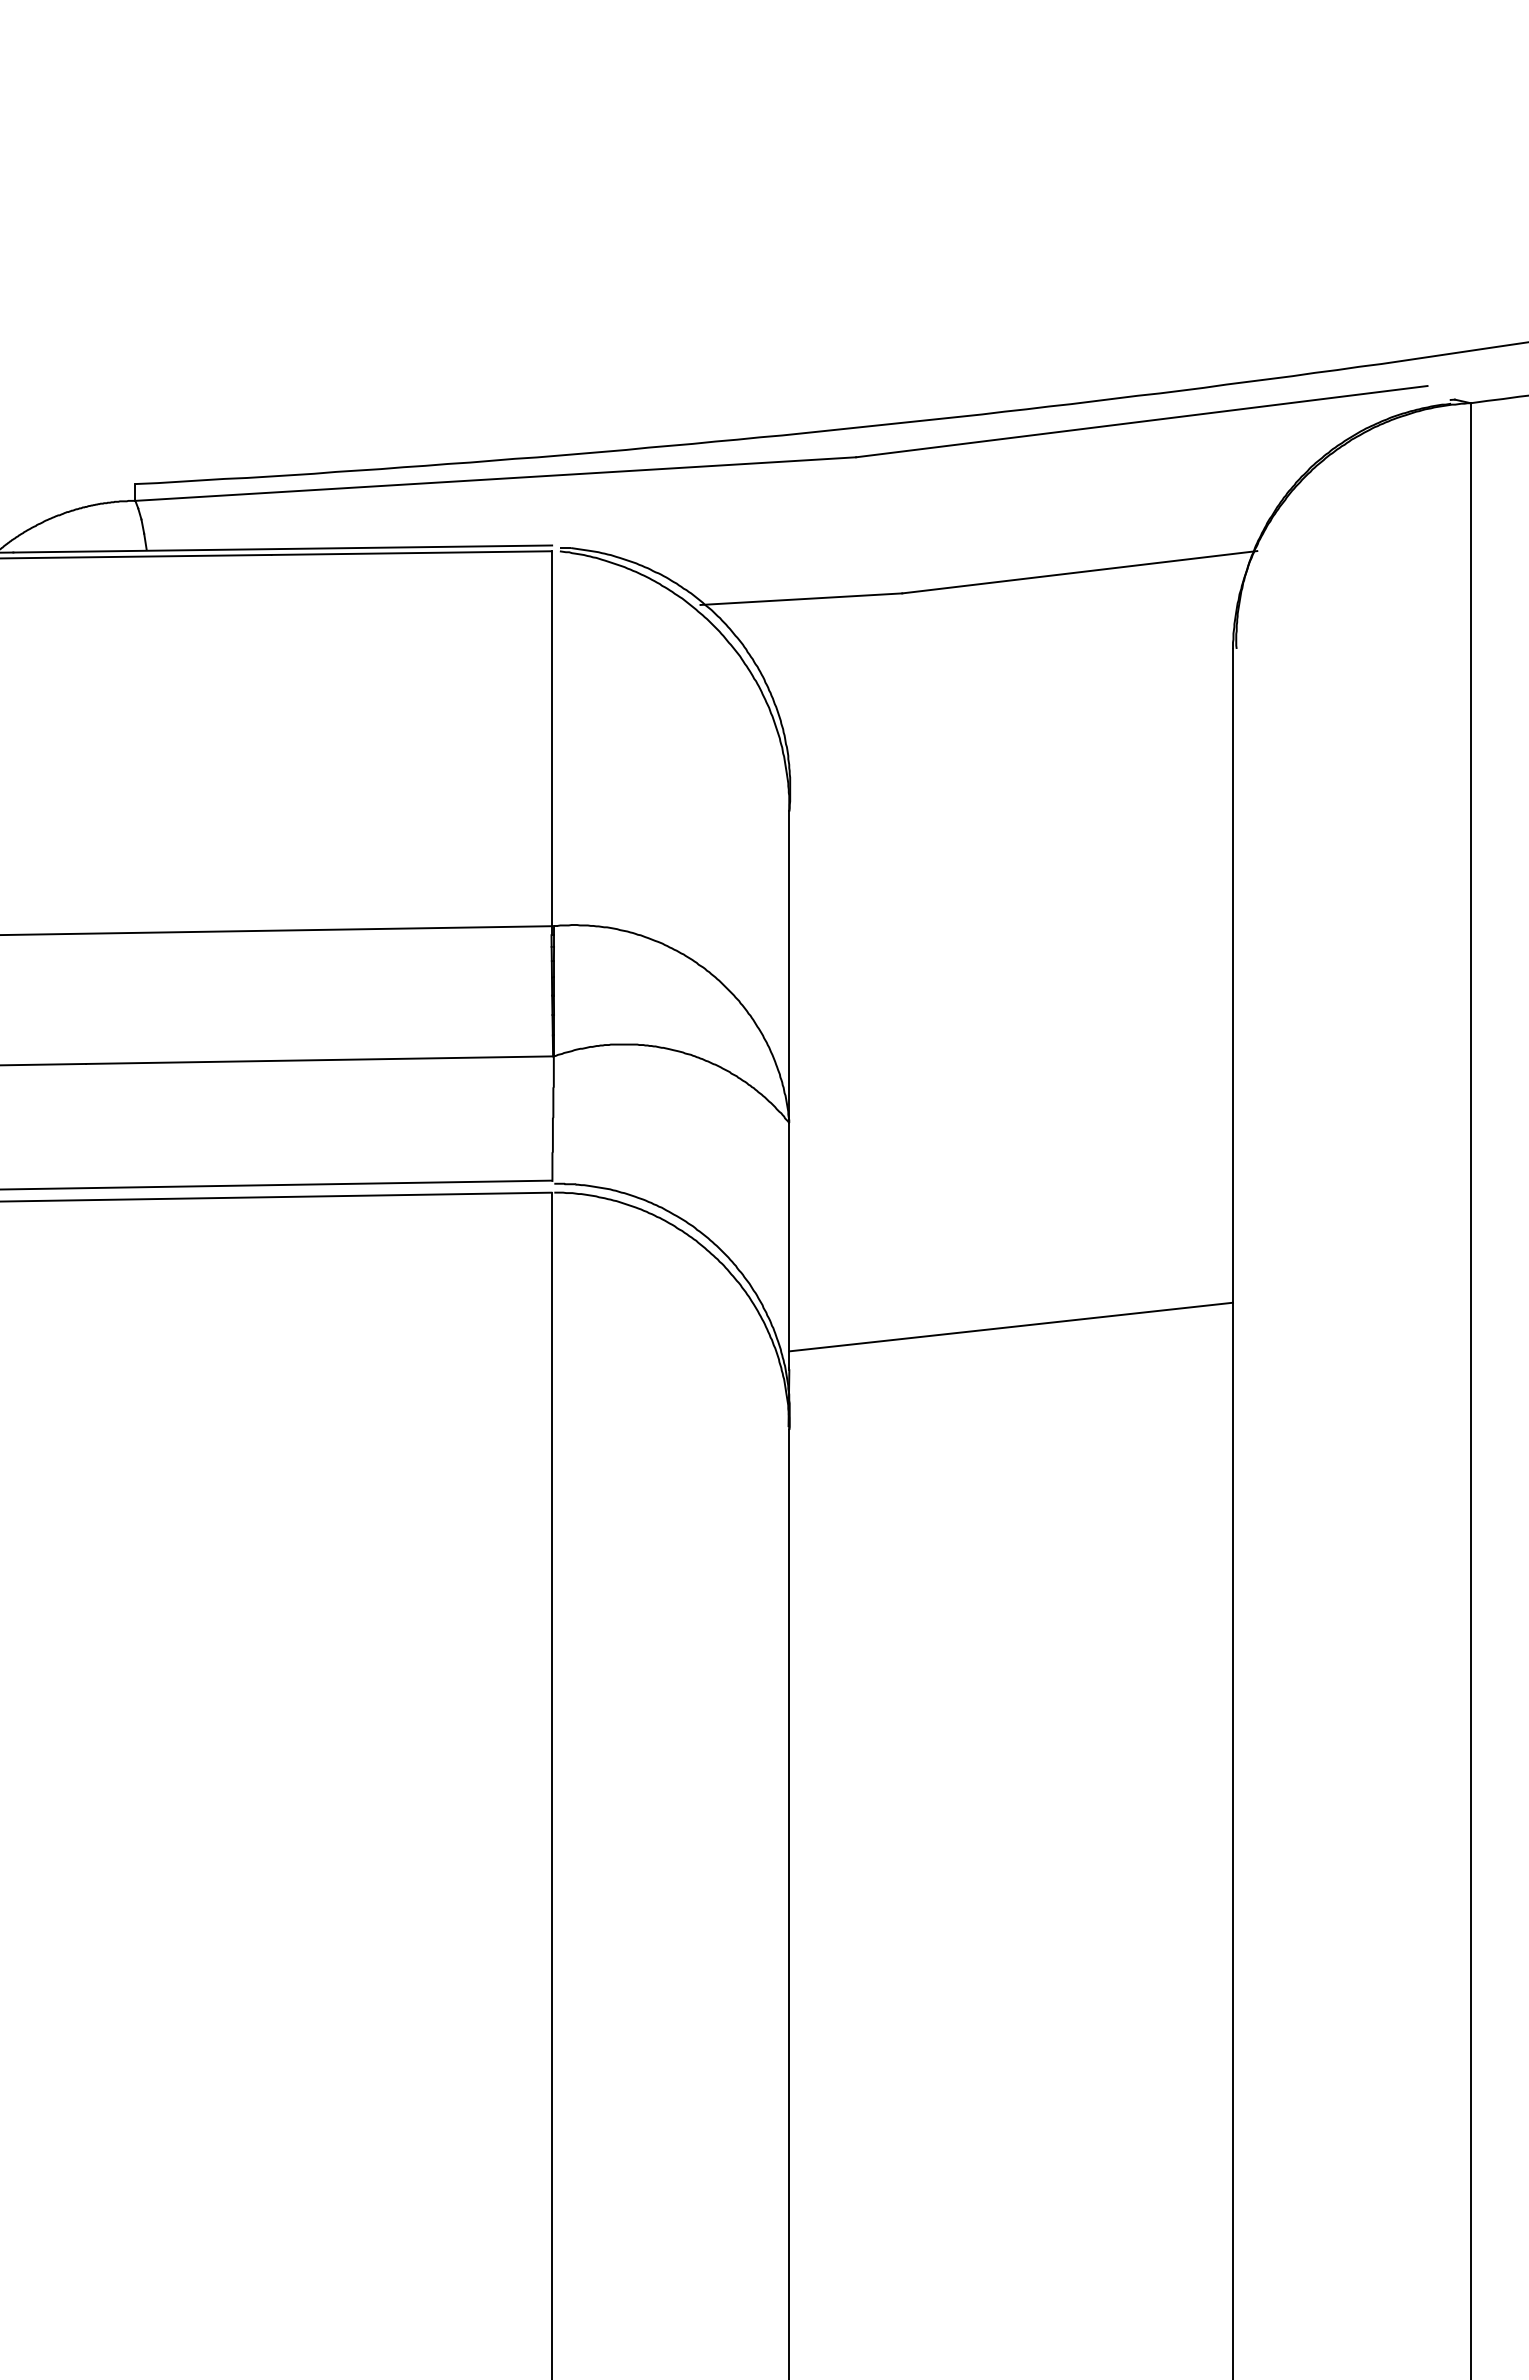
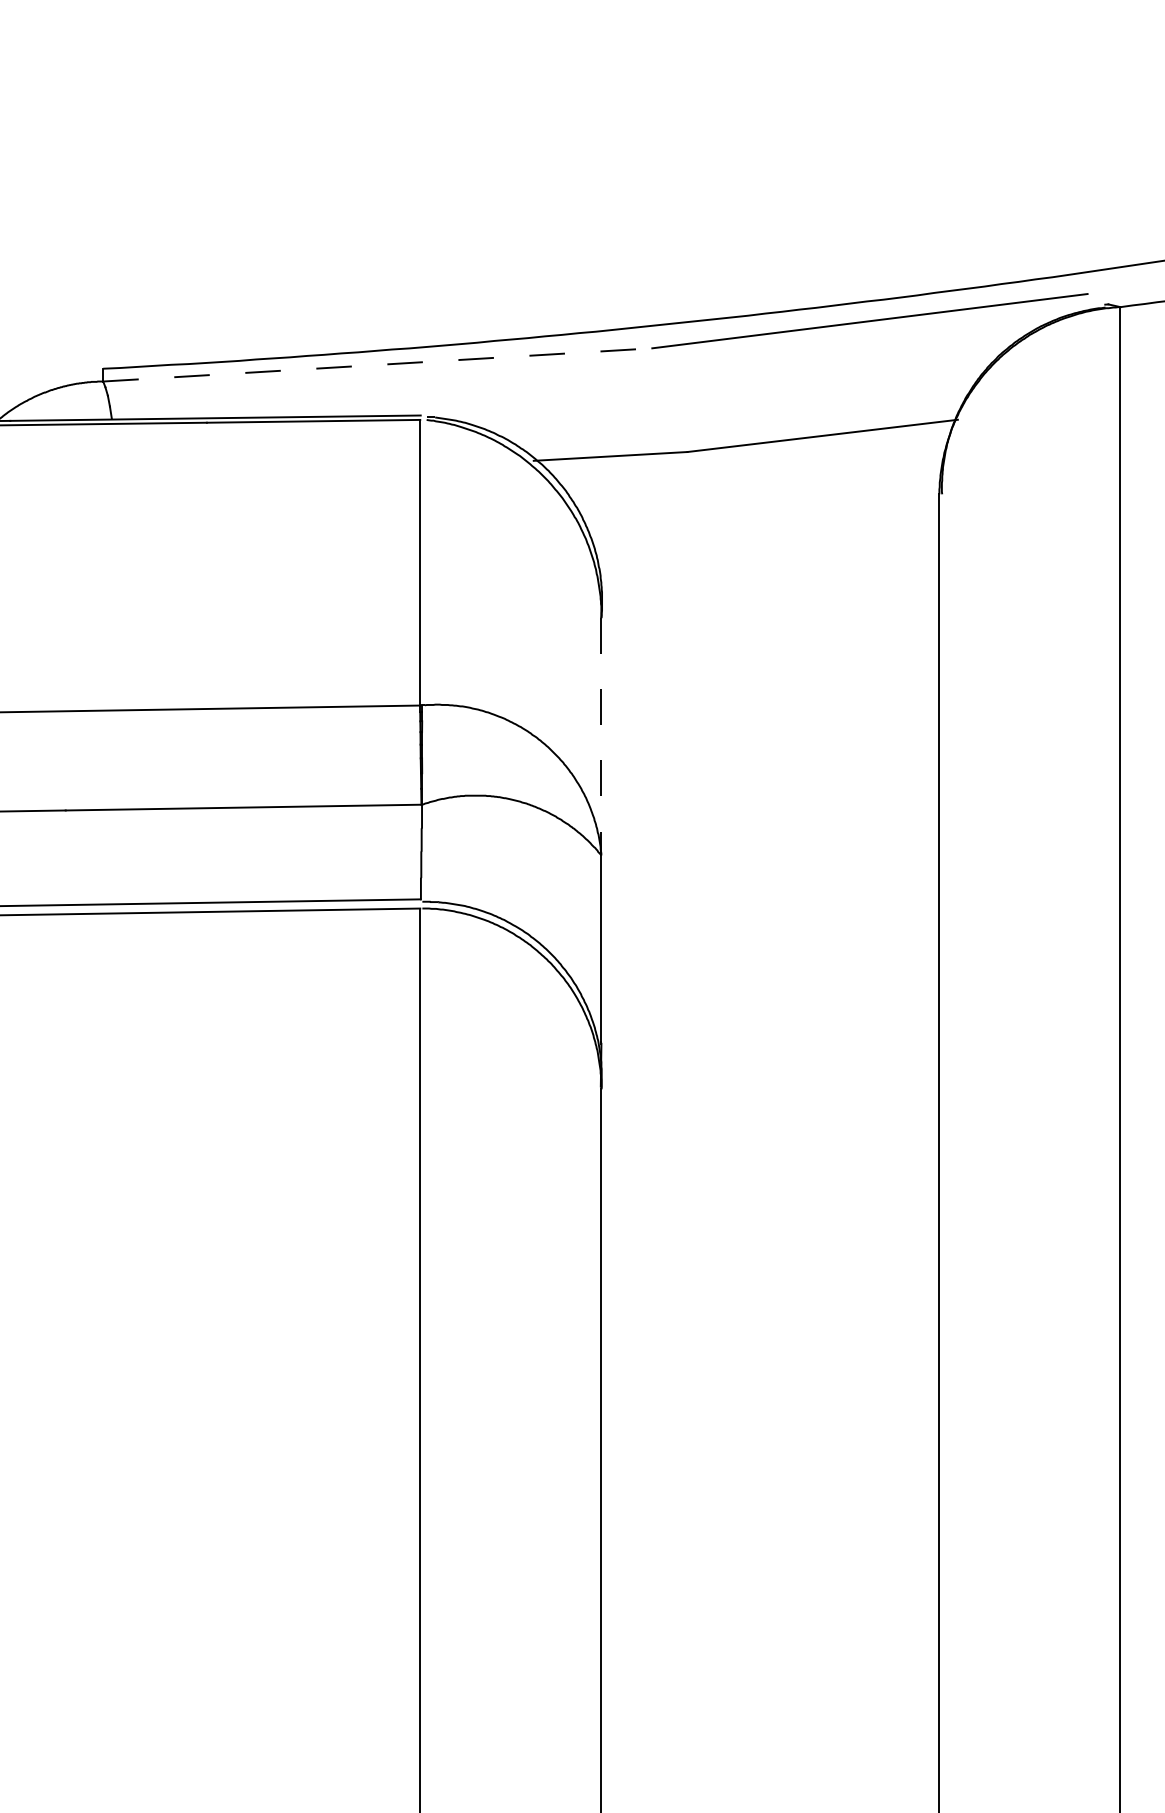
line: (496, 478) -> (378, 364), solid -> dashed
line: (789, 966) -> (601, 736), solid -> dashed
line: (1011, 1326) -> (770, 1010), removed

